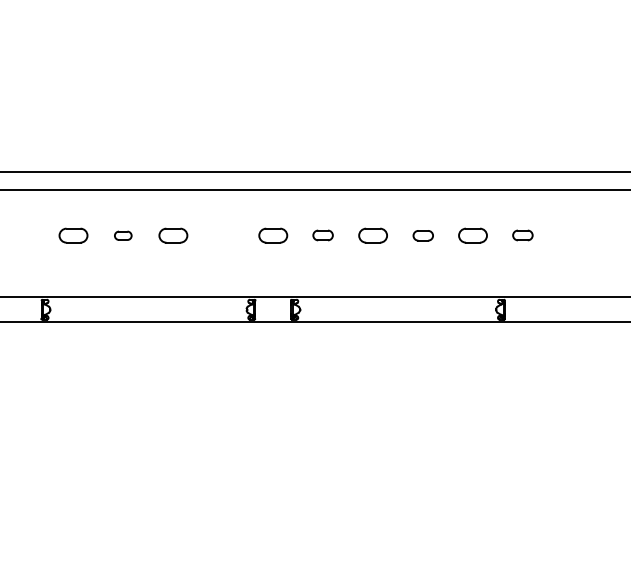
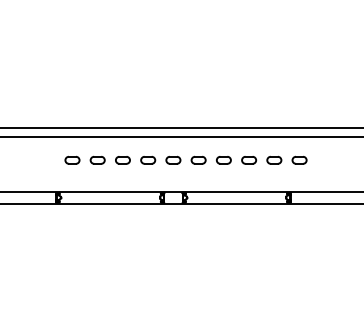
part: (322, 234) -> (198, 159), size x1.43
part: (522, 234) -> (299, 159), size x1.43
part: (123, 236) -> (97, 160), size x1.67
part: (223, 236) -> (148, 160), added
part: (423, 236) -> (249, 160), size x1.43

